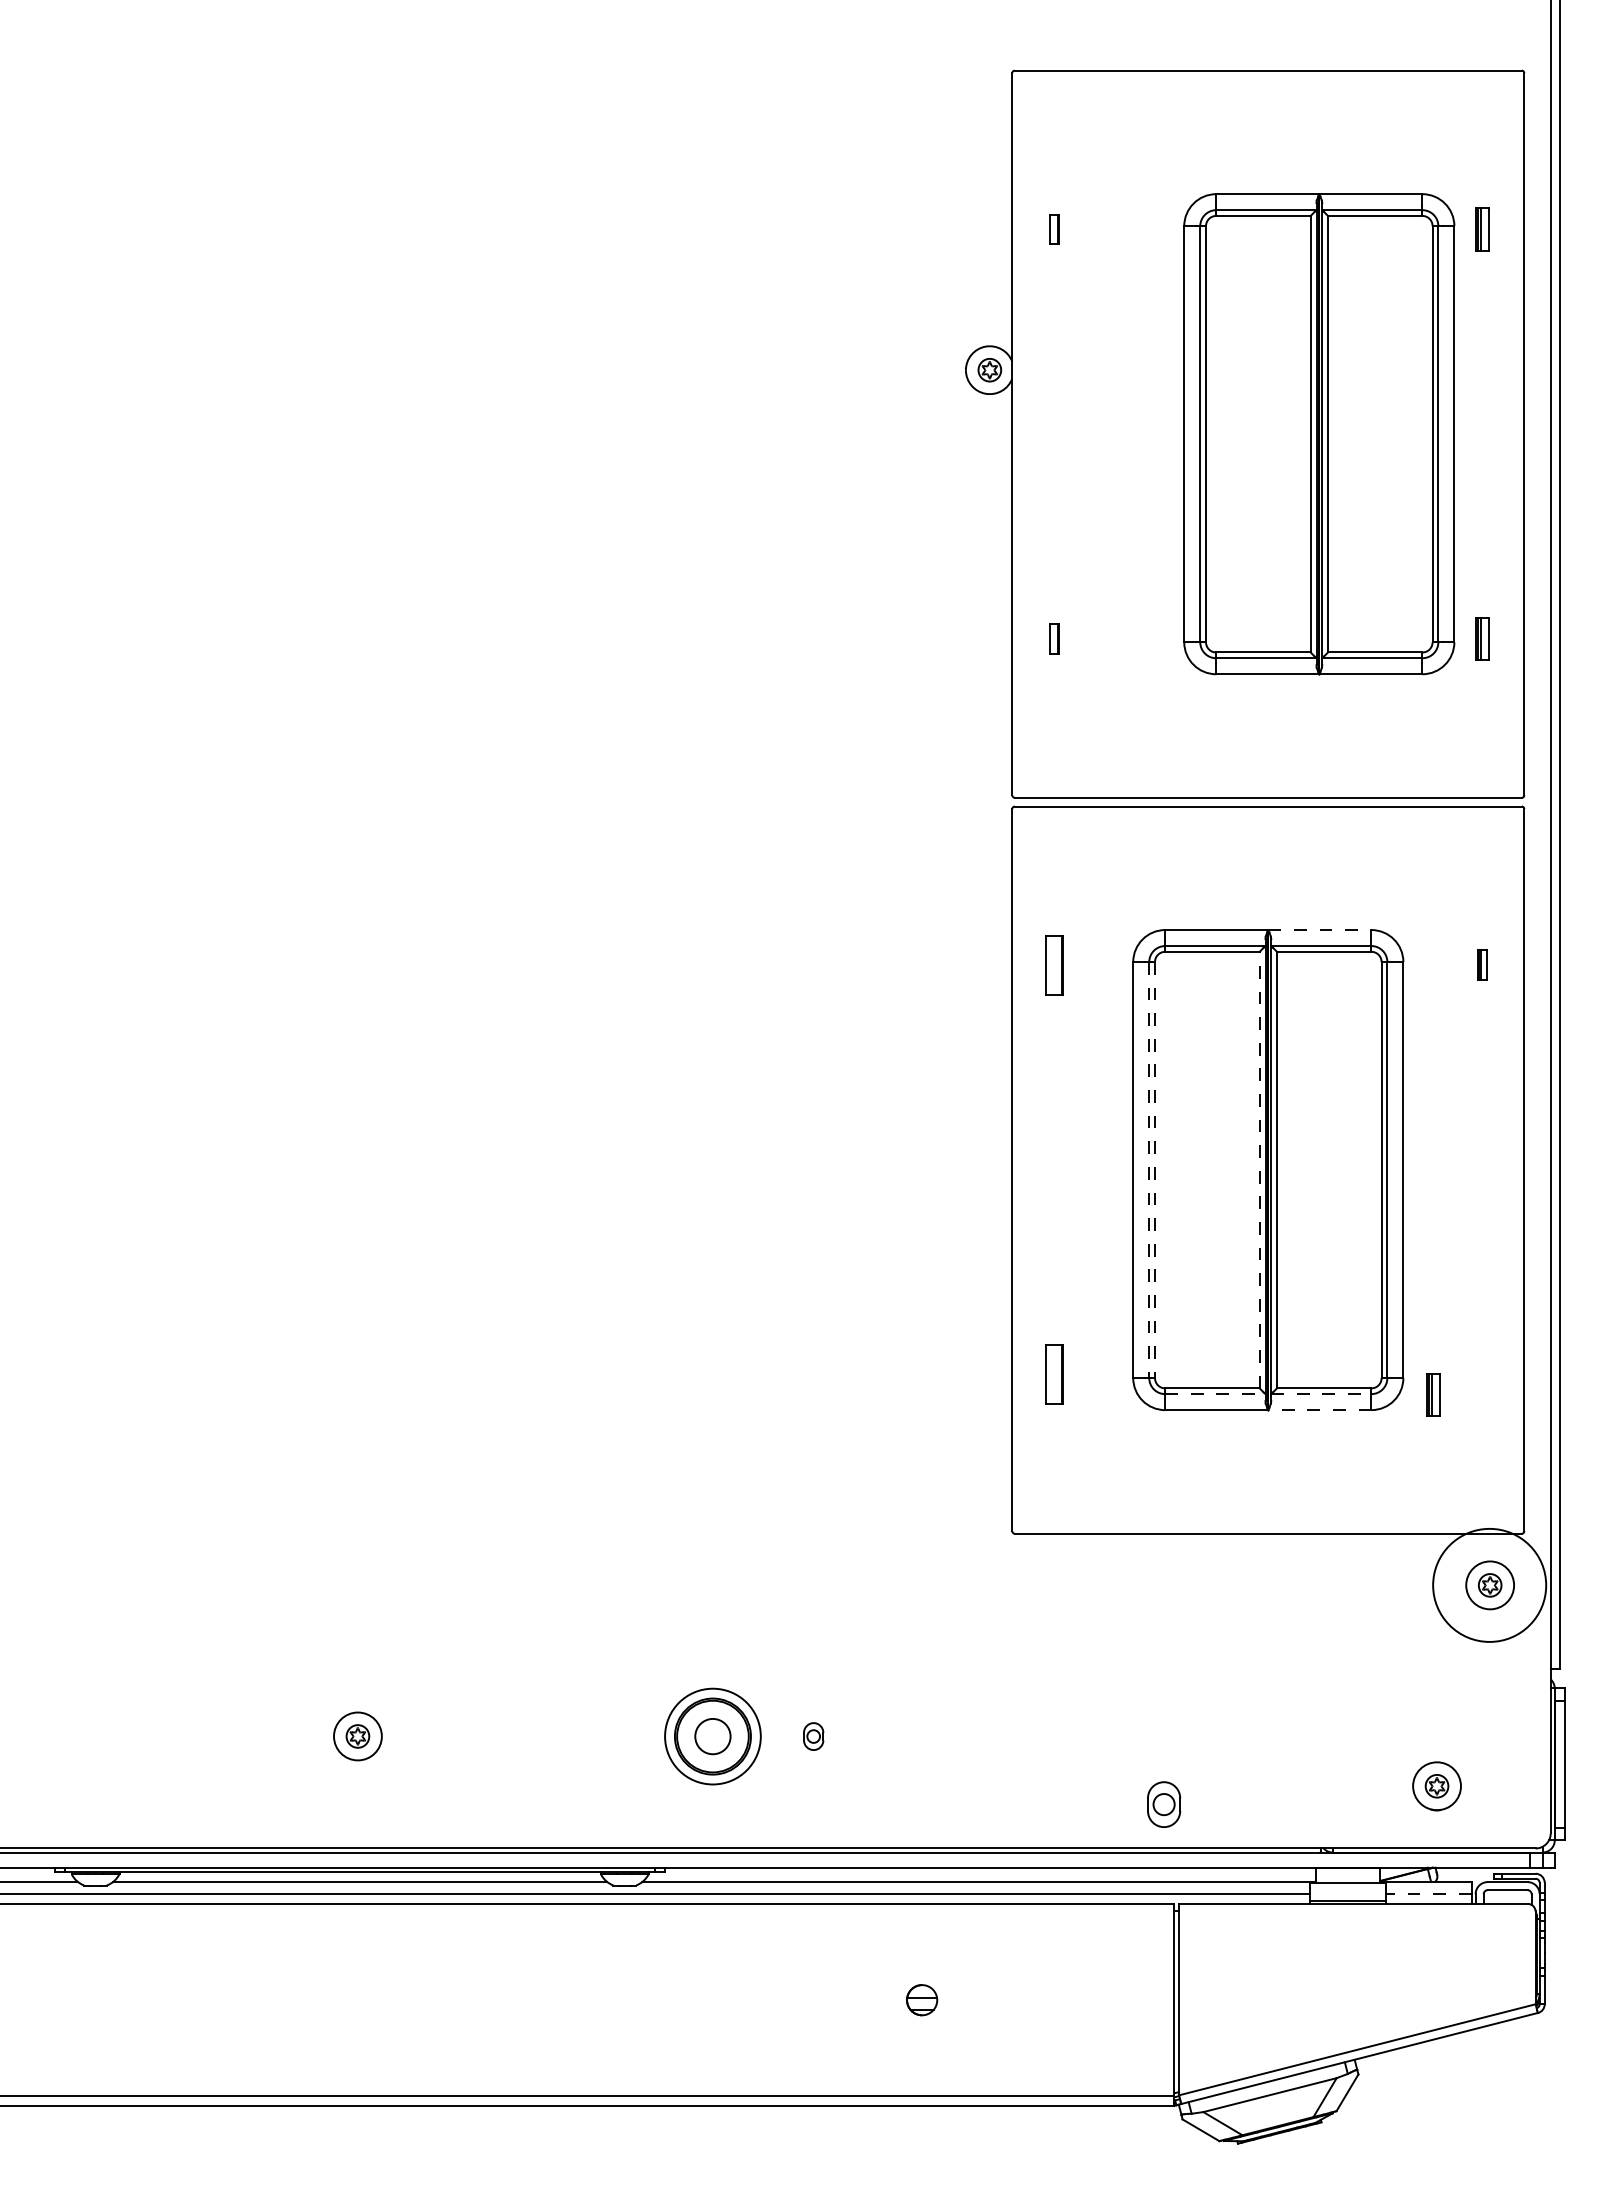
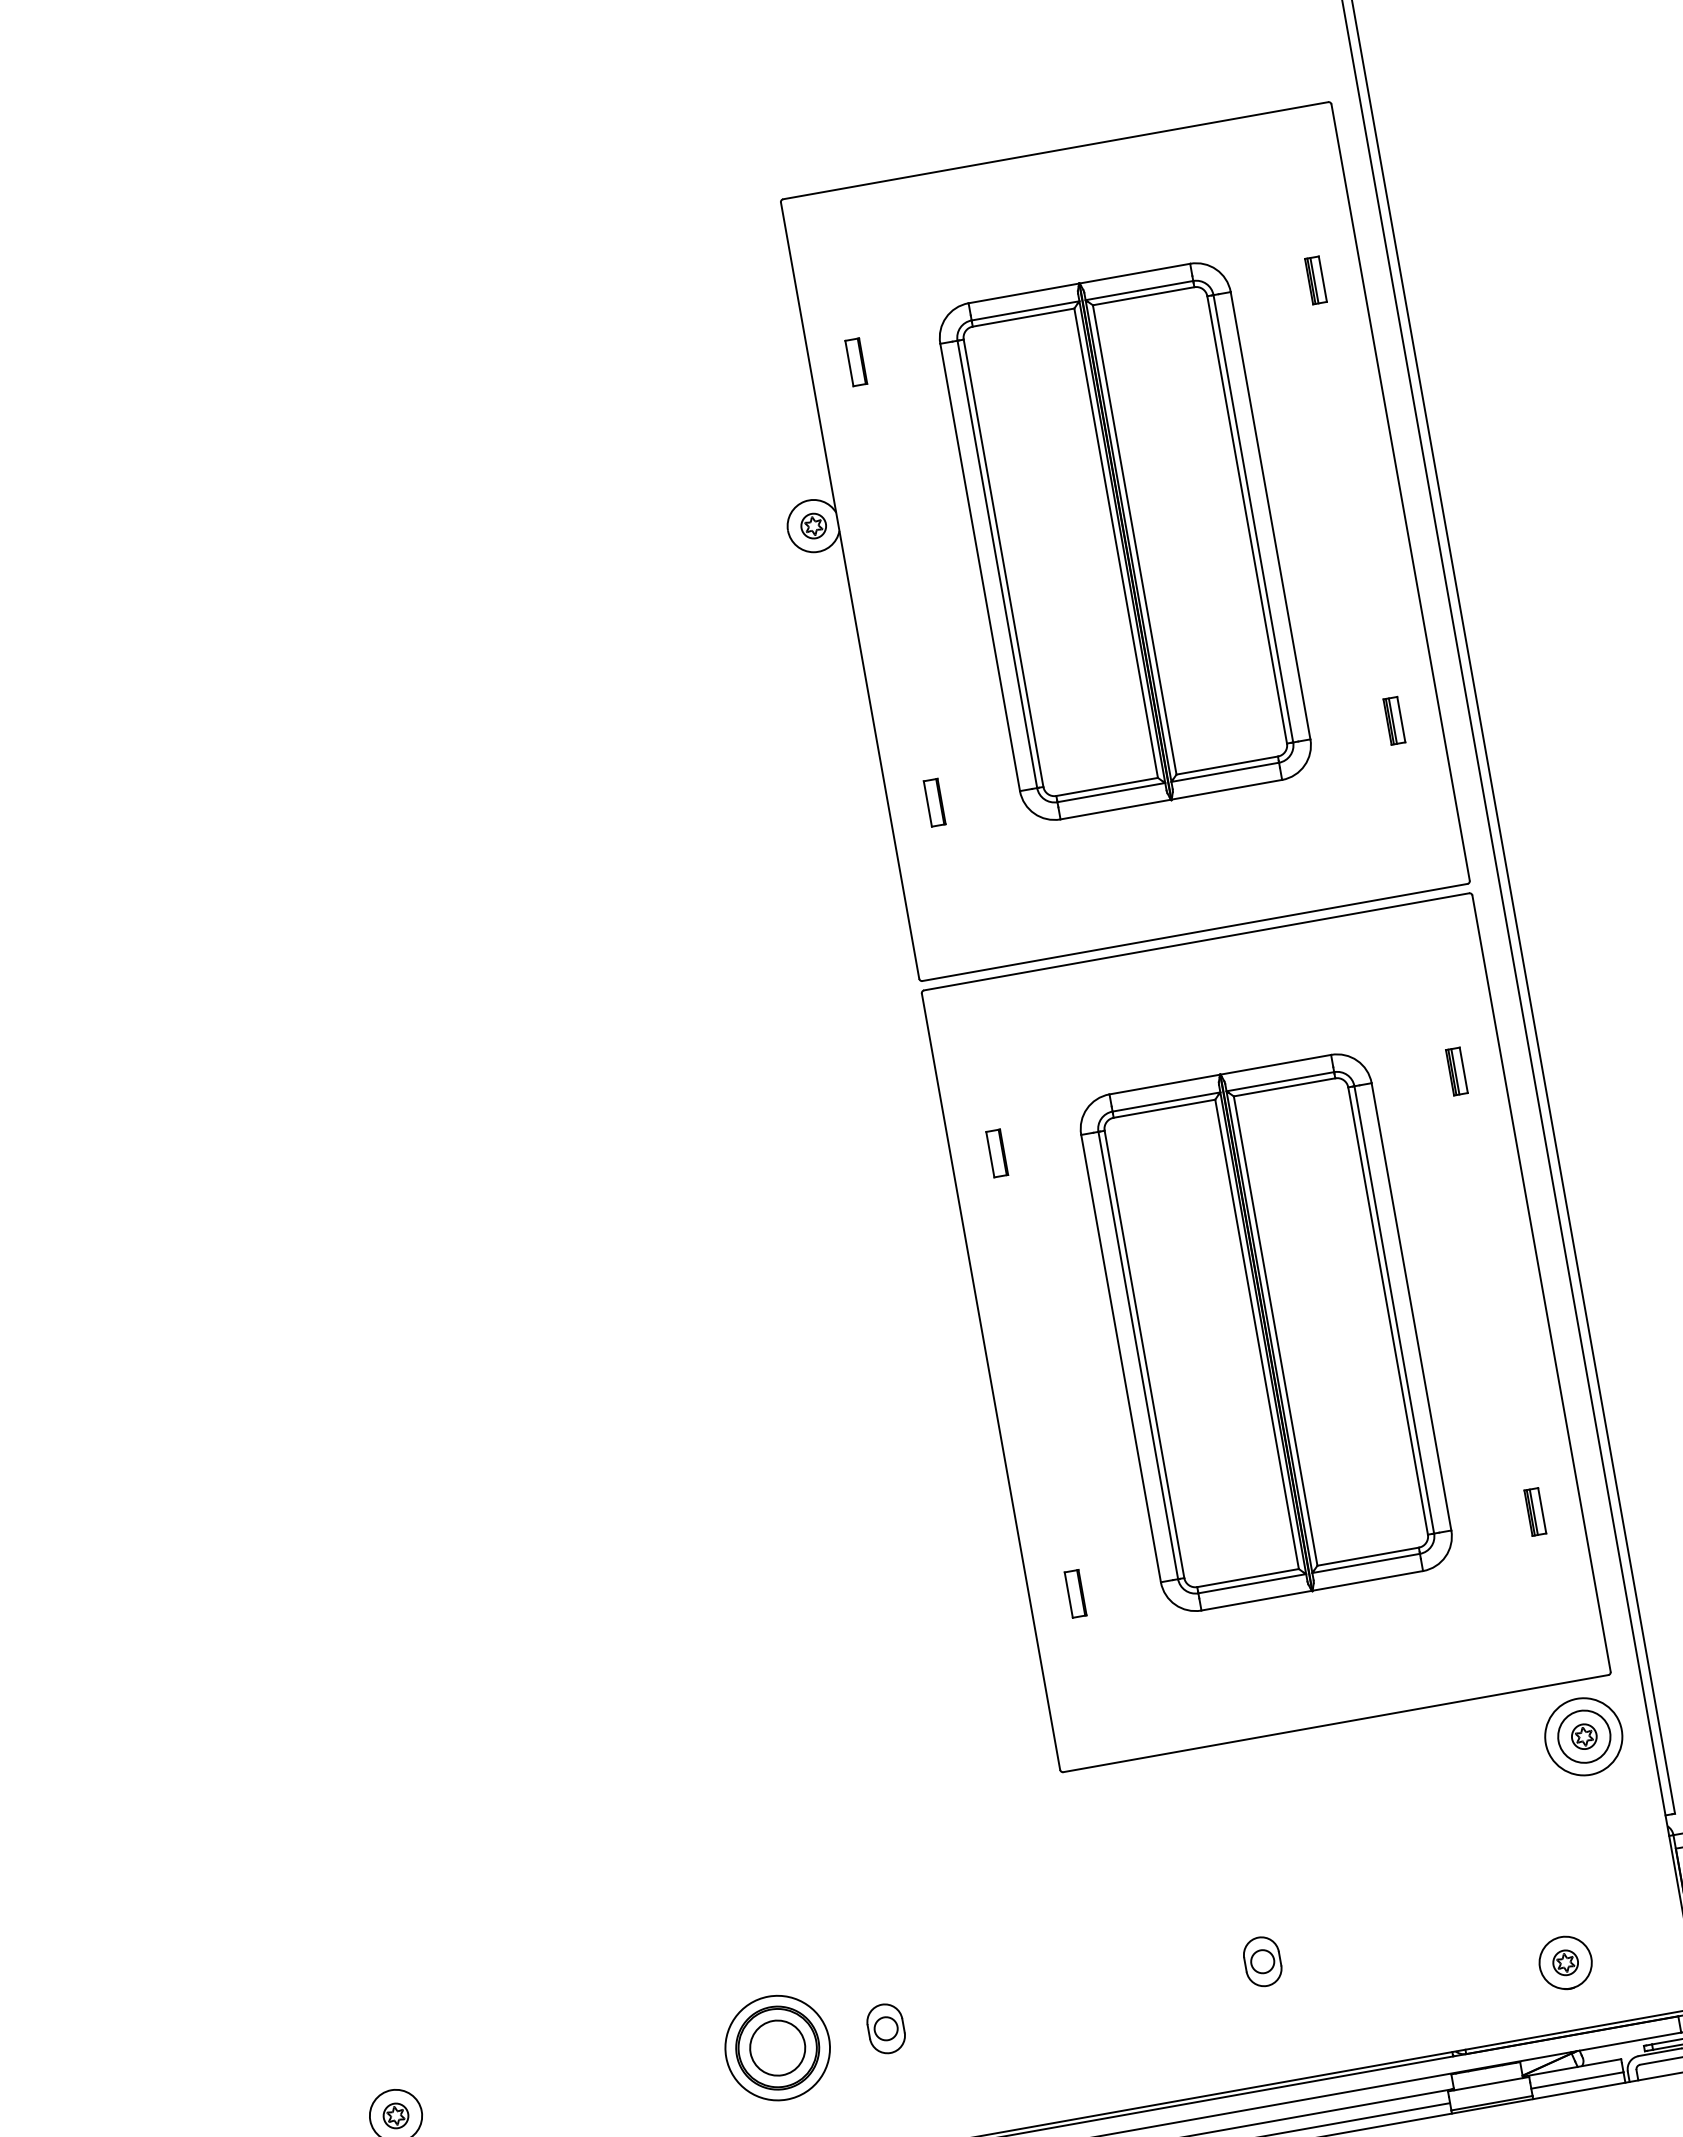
part: (1054, 229) -> (856, 362), size x1.43
part: (1319, 434) -> (1125, 541), moved
part: (1054, 638) -> (934, 802), size x1.43
line: (1320, 930) -> (1276, 1065), dashed -> solid
part: (1054, 964) -> (997, 1152), size x0.71
part: (1482, 964) -> (1457, 1070), size x1.43
line: (1259, 1169) -> (1256, 1333), dashed -> solid
line: (1149, 1170) -> (1138, 1355), dashed -> solid
line: (1155, 1170) -> (1145, 1354), dashed -> solid
part: (1054, 1374) -> (1075, 1593), size x0.71
line: (1215, 1394) -> (1252, 1584), dashed -> solid
line: (1321, 1394) -> (1366, 1563), dashed -> solid
part: (1433, 1394) -> (1535, 1511), moved
line: (1319, 1410) -> (1367, 1581), dashed -> solid
circle: (1489, 1585) -> (1583, 1736), size x0.62
circle: (712, 1736) -> (777, 2048), size x1.43
part: (813, 1736) -> (885, 2028), size x1.67
part: (1164, 1804) -> (1263, 1961), moved
line: (1428, 1894) -> (1577, 2080), dashed -> solid

